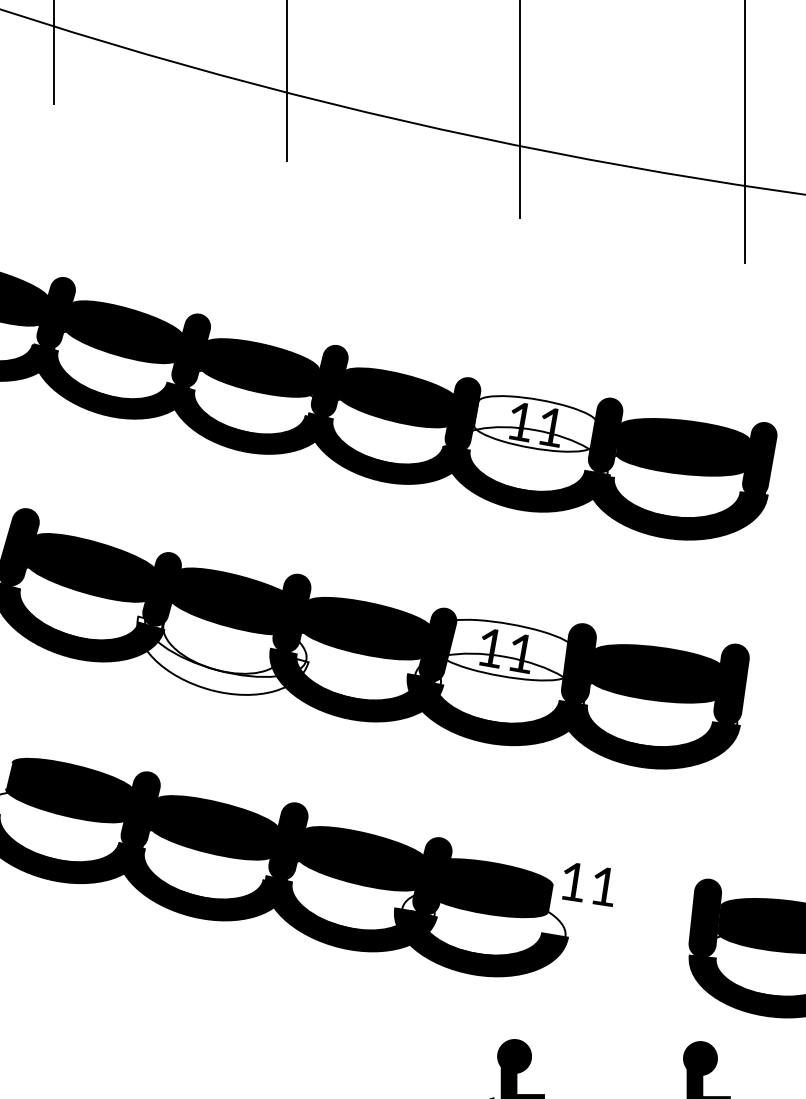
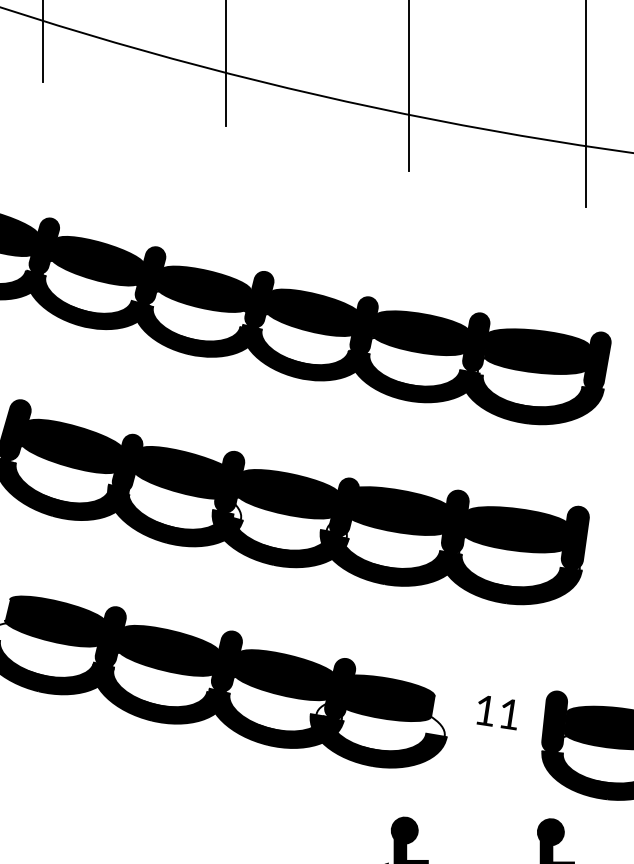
fill: (535, 423) -> (421, 332), added
fill: (505, 649) -> (397, 510), added
fill: (222, 655) -> (175, 515), added
text: (587, 884) -> (496, 712), moved

